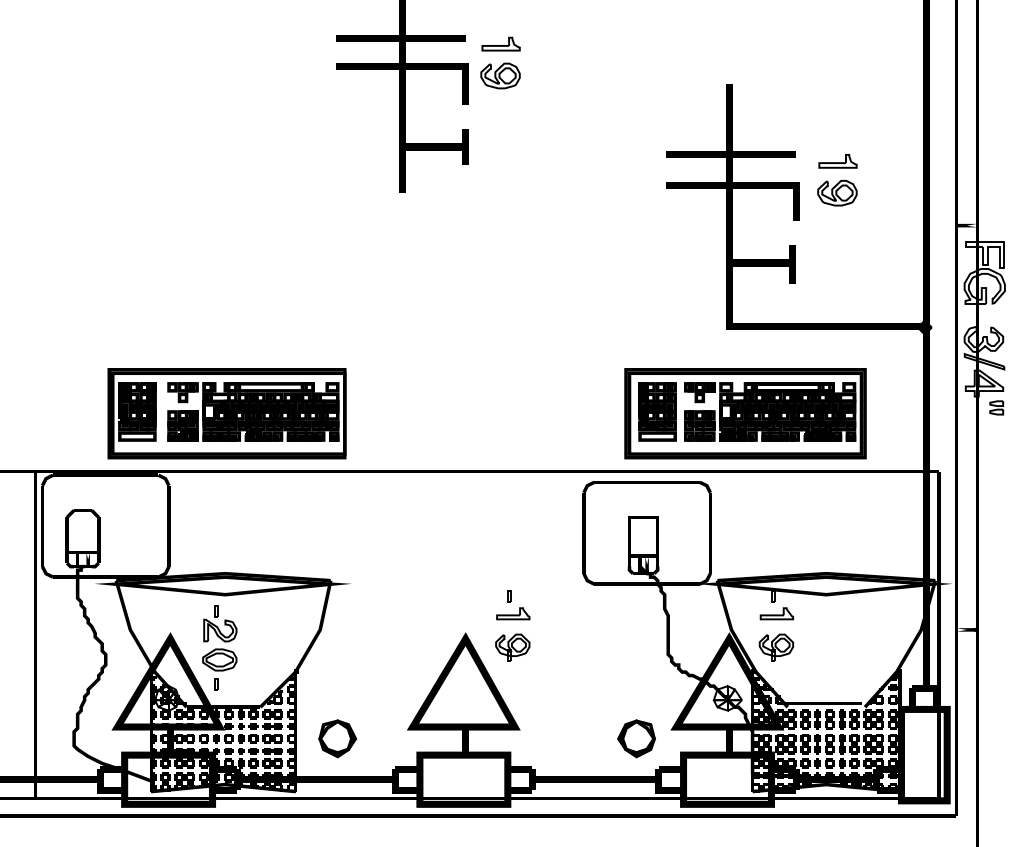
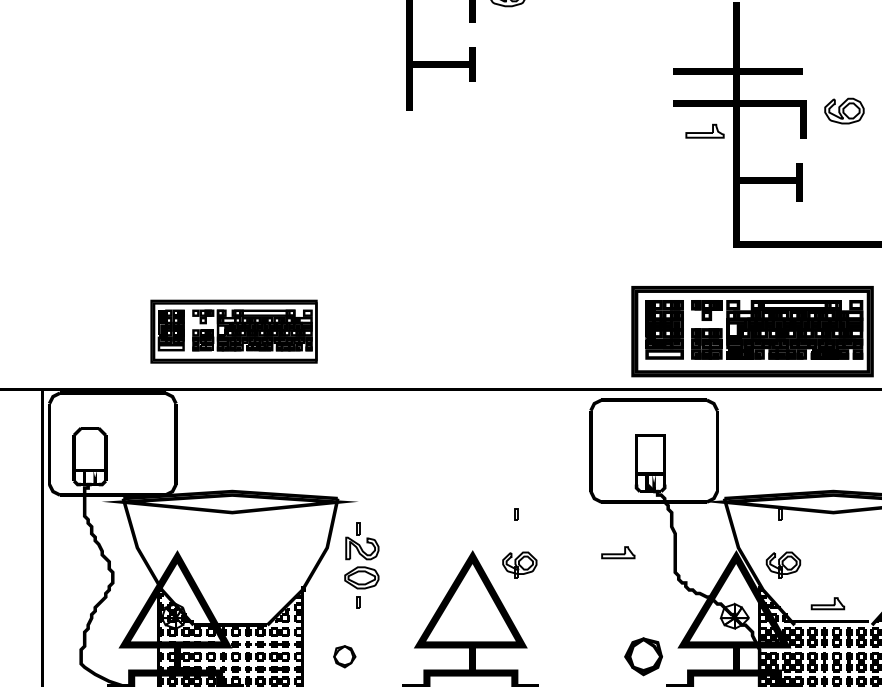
part: (837, 161) -> (704, 131), moved
part: (226, 413) -> (233, 331), size x0.7
part: (513, 613) -> (618, 552), moved
part: (776, 613) -> (827, 603), moved
part: (219, 647) -> (361, 565), moved
part: (337, 738) -> (344, 656), size x0.6

